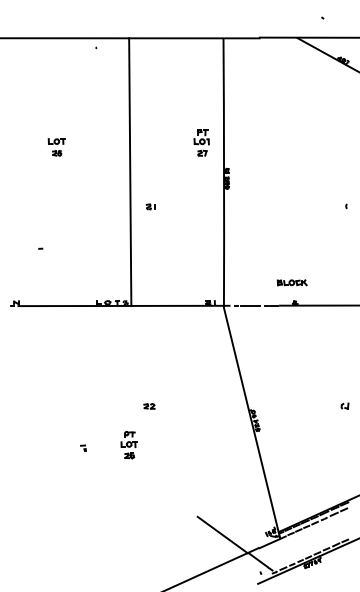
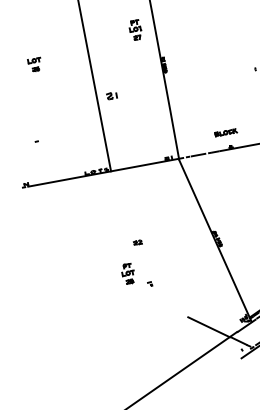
part: (201, 142) -> (135, 29), moved
part: (150, 206) -> (111, 95), size x1.6
part: (83, 447) -> (150, 283), moved

